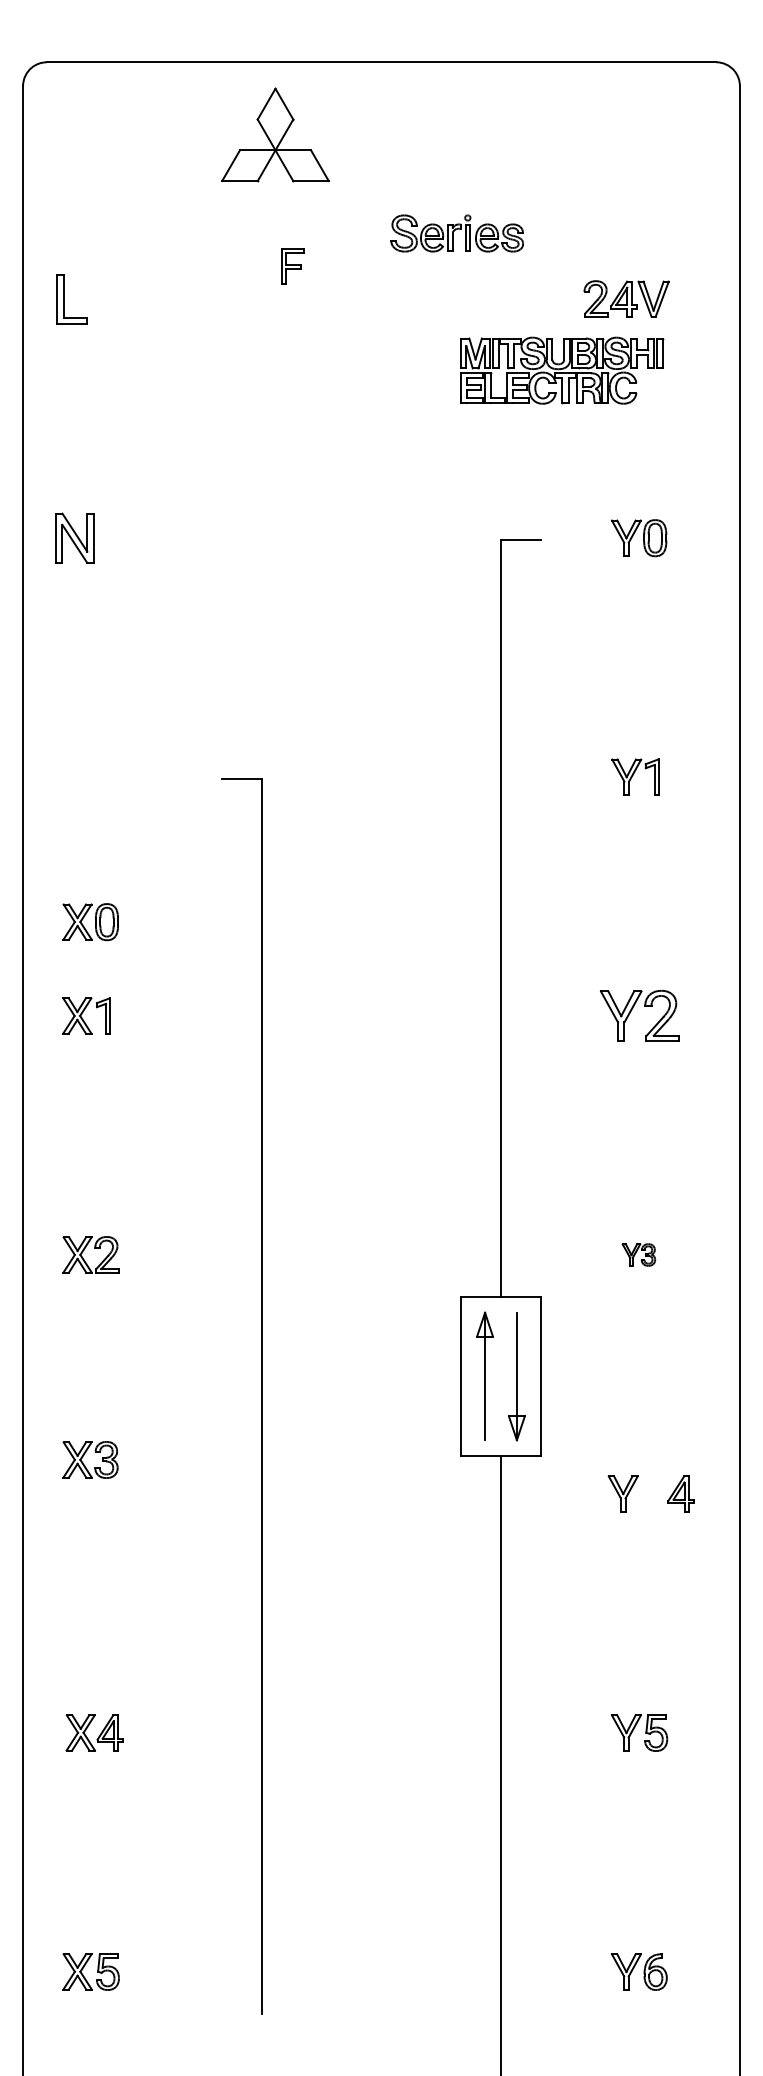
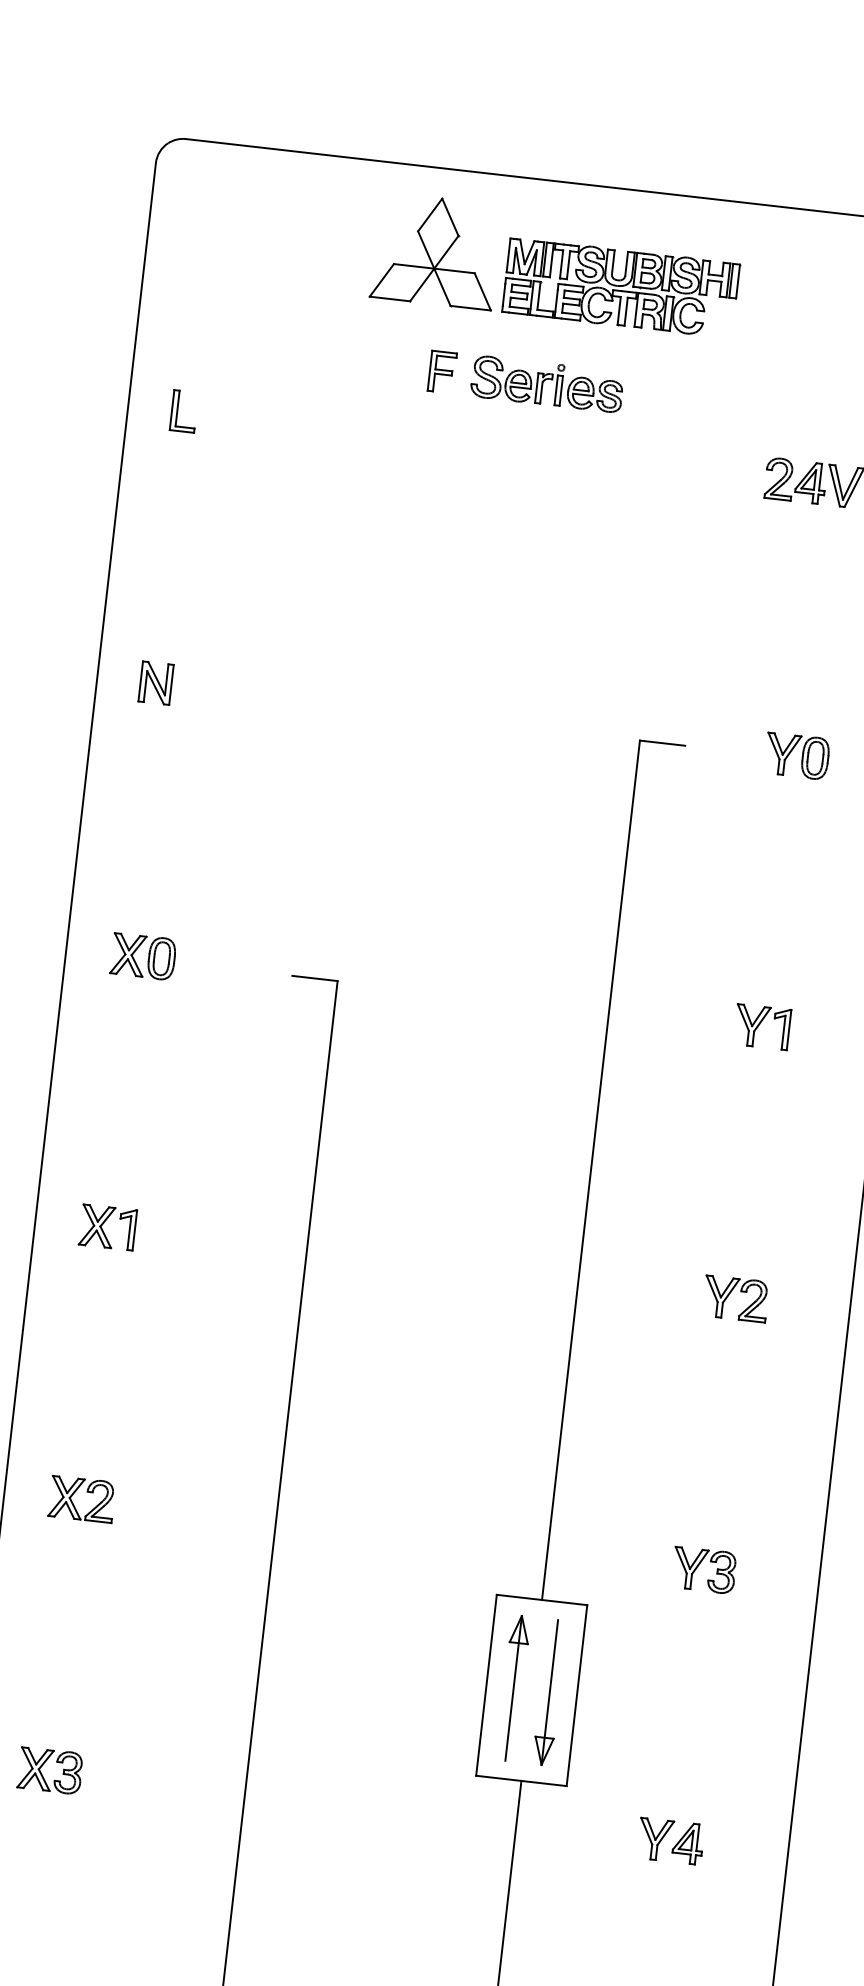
part: (456, 233) -> (546, 384), moved
part: (292, 266) -> (442, 372), moved
part: (72, 299) -> (184, 411), size x0.71
part: (562, 370) -> (621, 287), moved
part: (74, 537) -> (155, 682), size x0.71
part: (90, 922) -> (143, 957), moved
part: (639, 1015) -> (735, 1298), size x0.71
part: (638, 1254) -> (703, 1569), size x1.67
part: (84, 1455) -> (44, 1764), moved
part: (680, 1493) -> (687, 1842), moved

